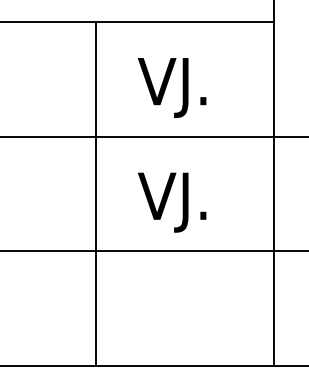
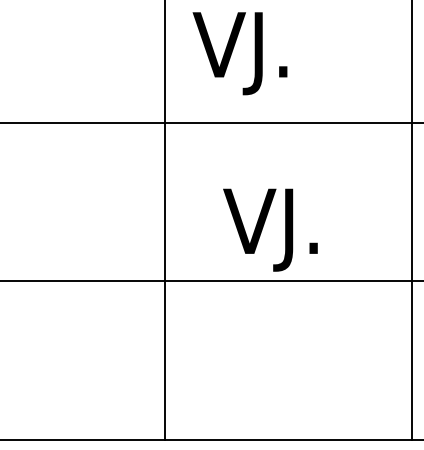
text: (172, 87) -> (240, 53), moved
text: (172, 202) -> (270, 229), moved

